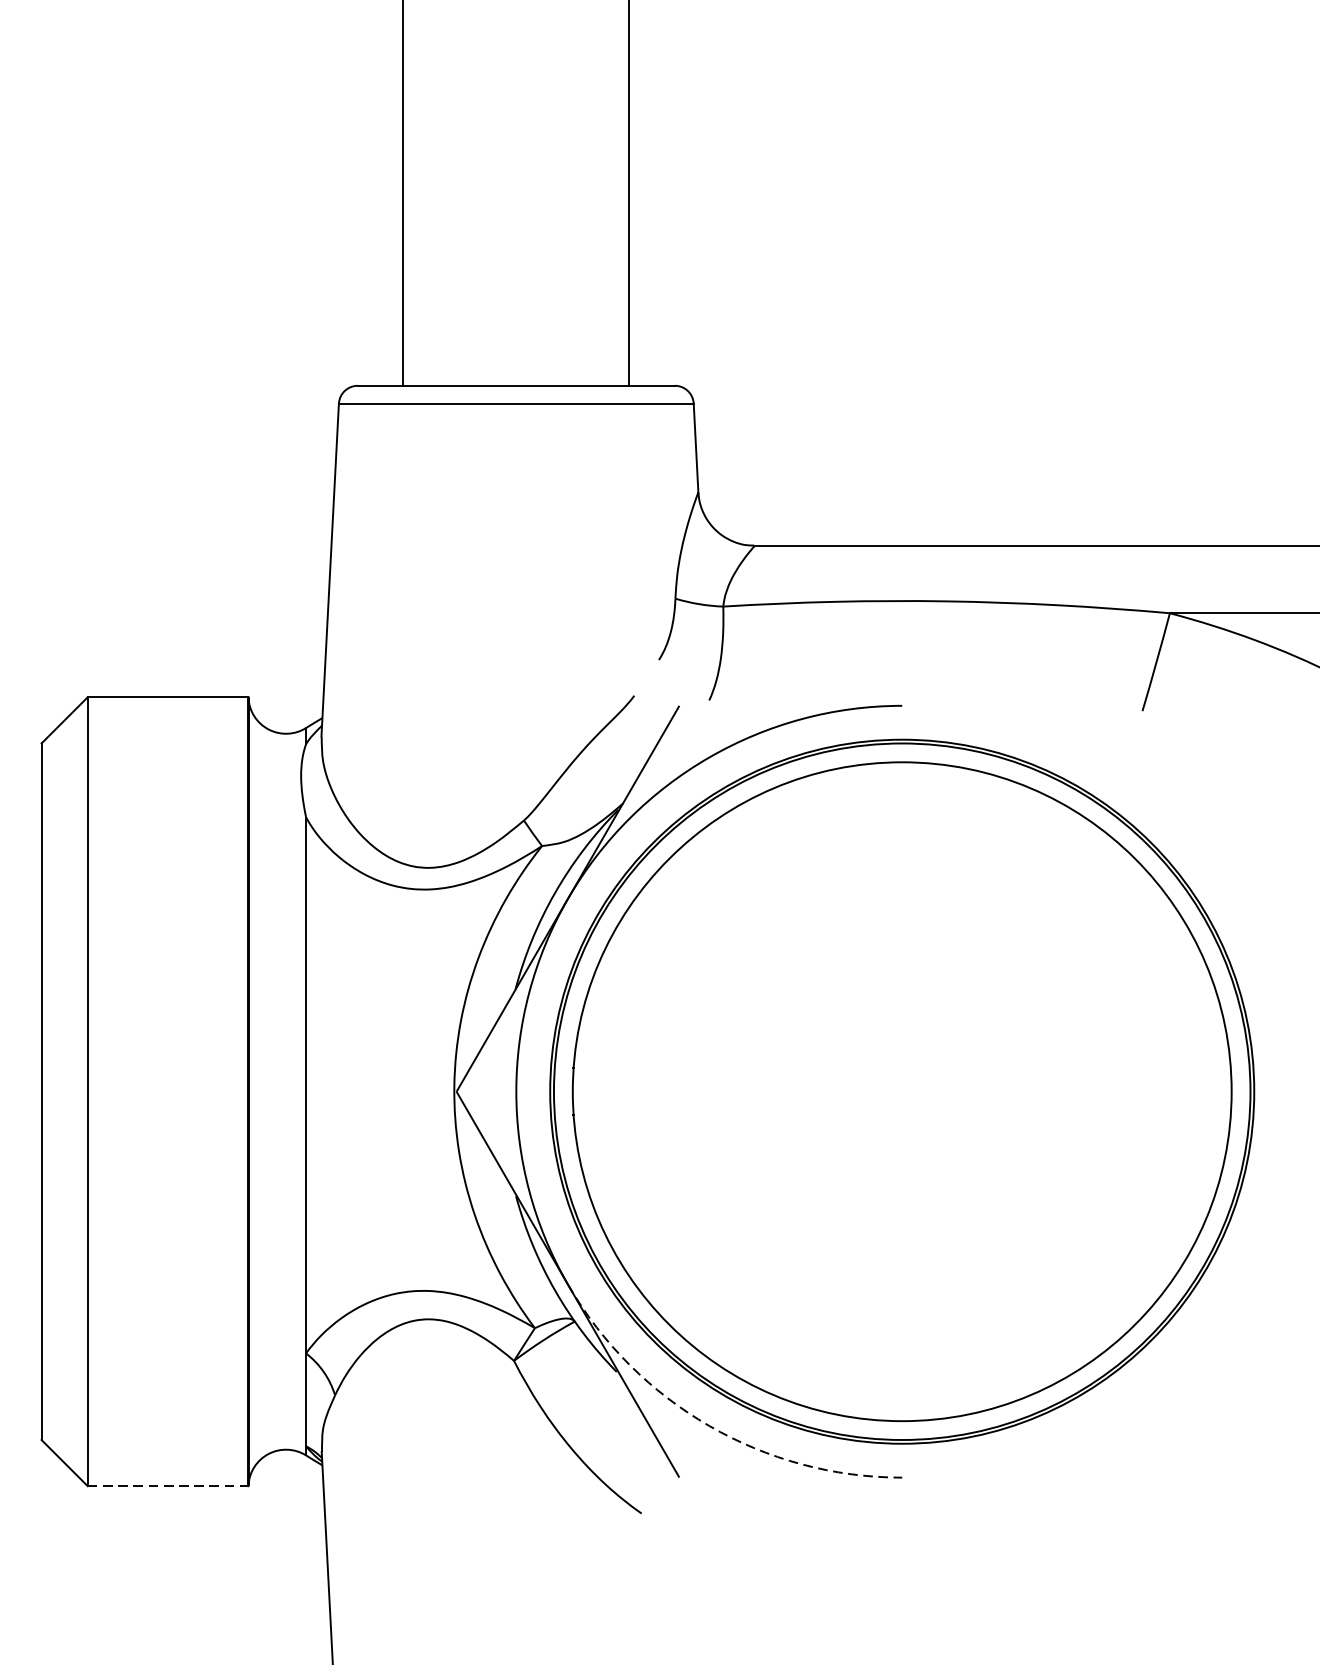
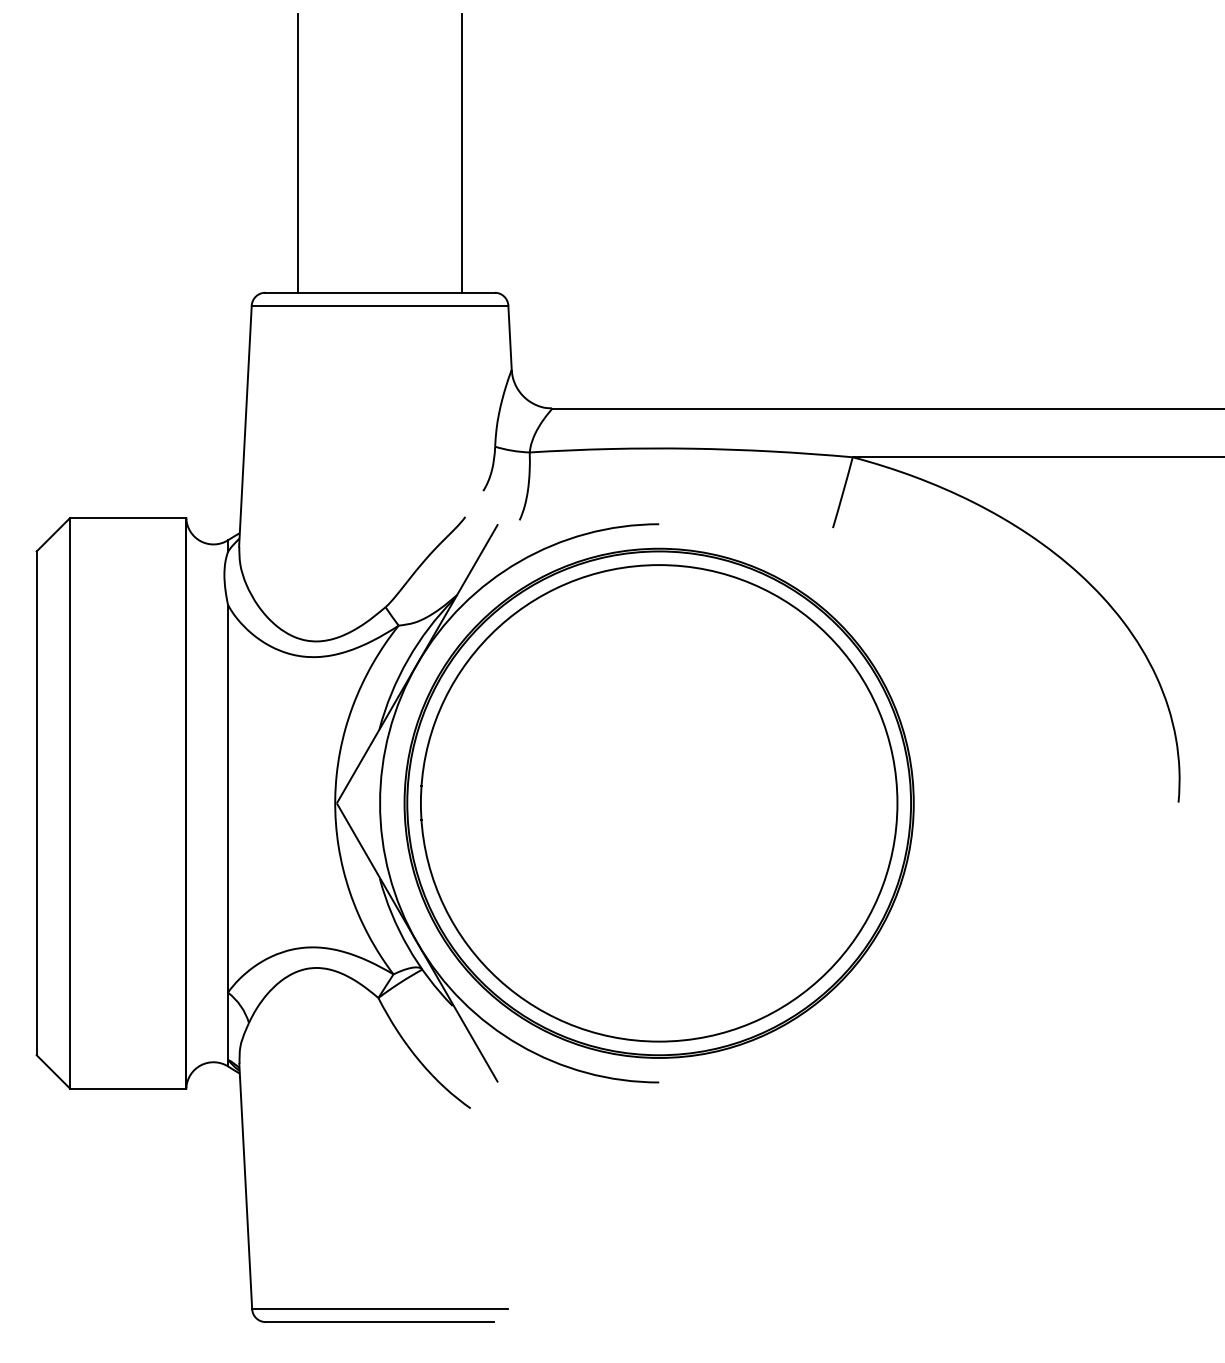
arc: (709, 1426) -> (519, 1045), dashed -> solid
line: (168, 1485) -> (128, 1088), dashed -> solid

